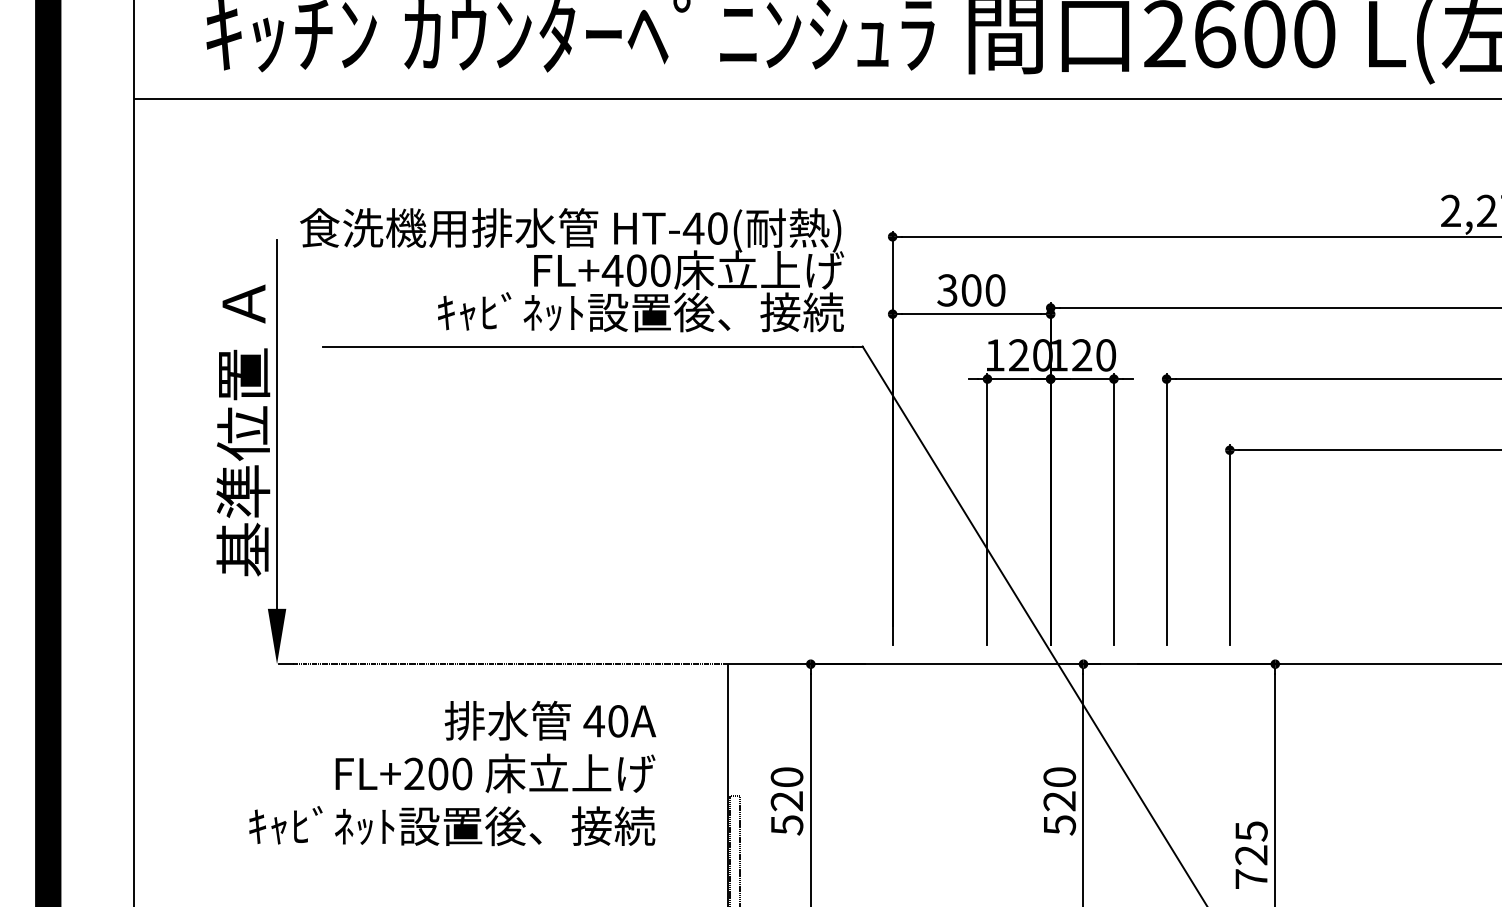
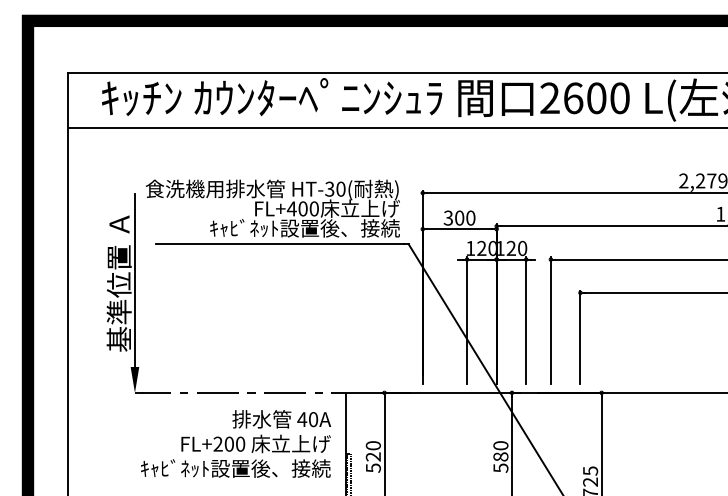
text: (693, 227) -> (329, 188), HT-40( -> HT-30(
text: (453, 772) -> (236, 443), moved
text: (1058, 800) -> (500, 456), 520 -> 580

